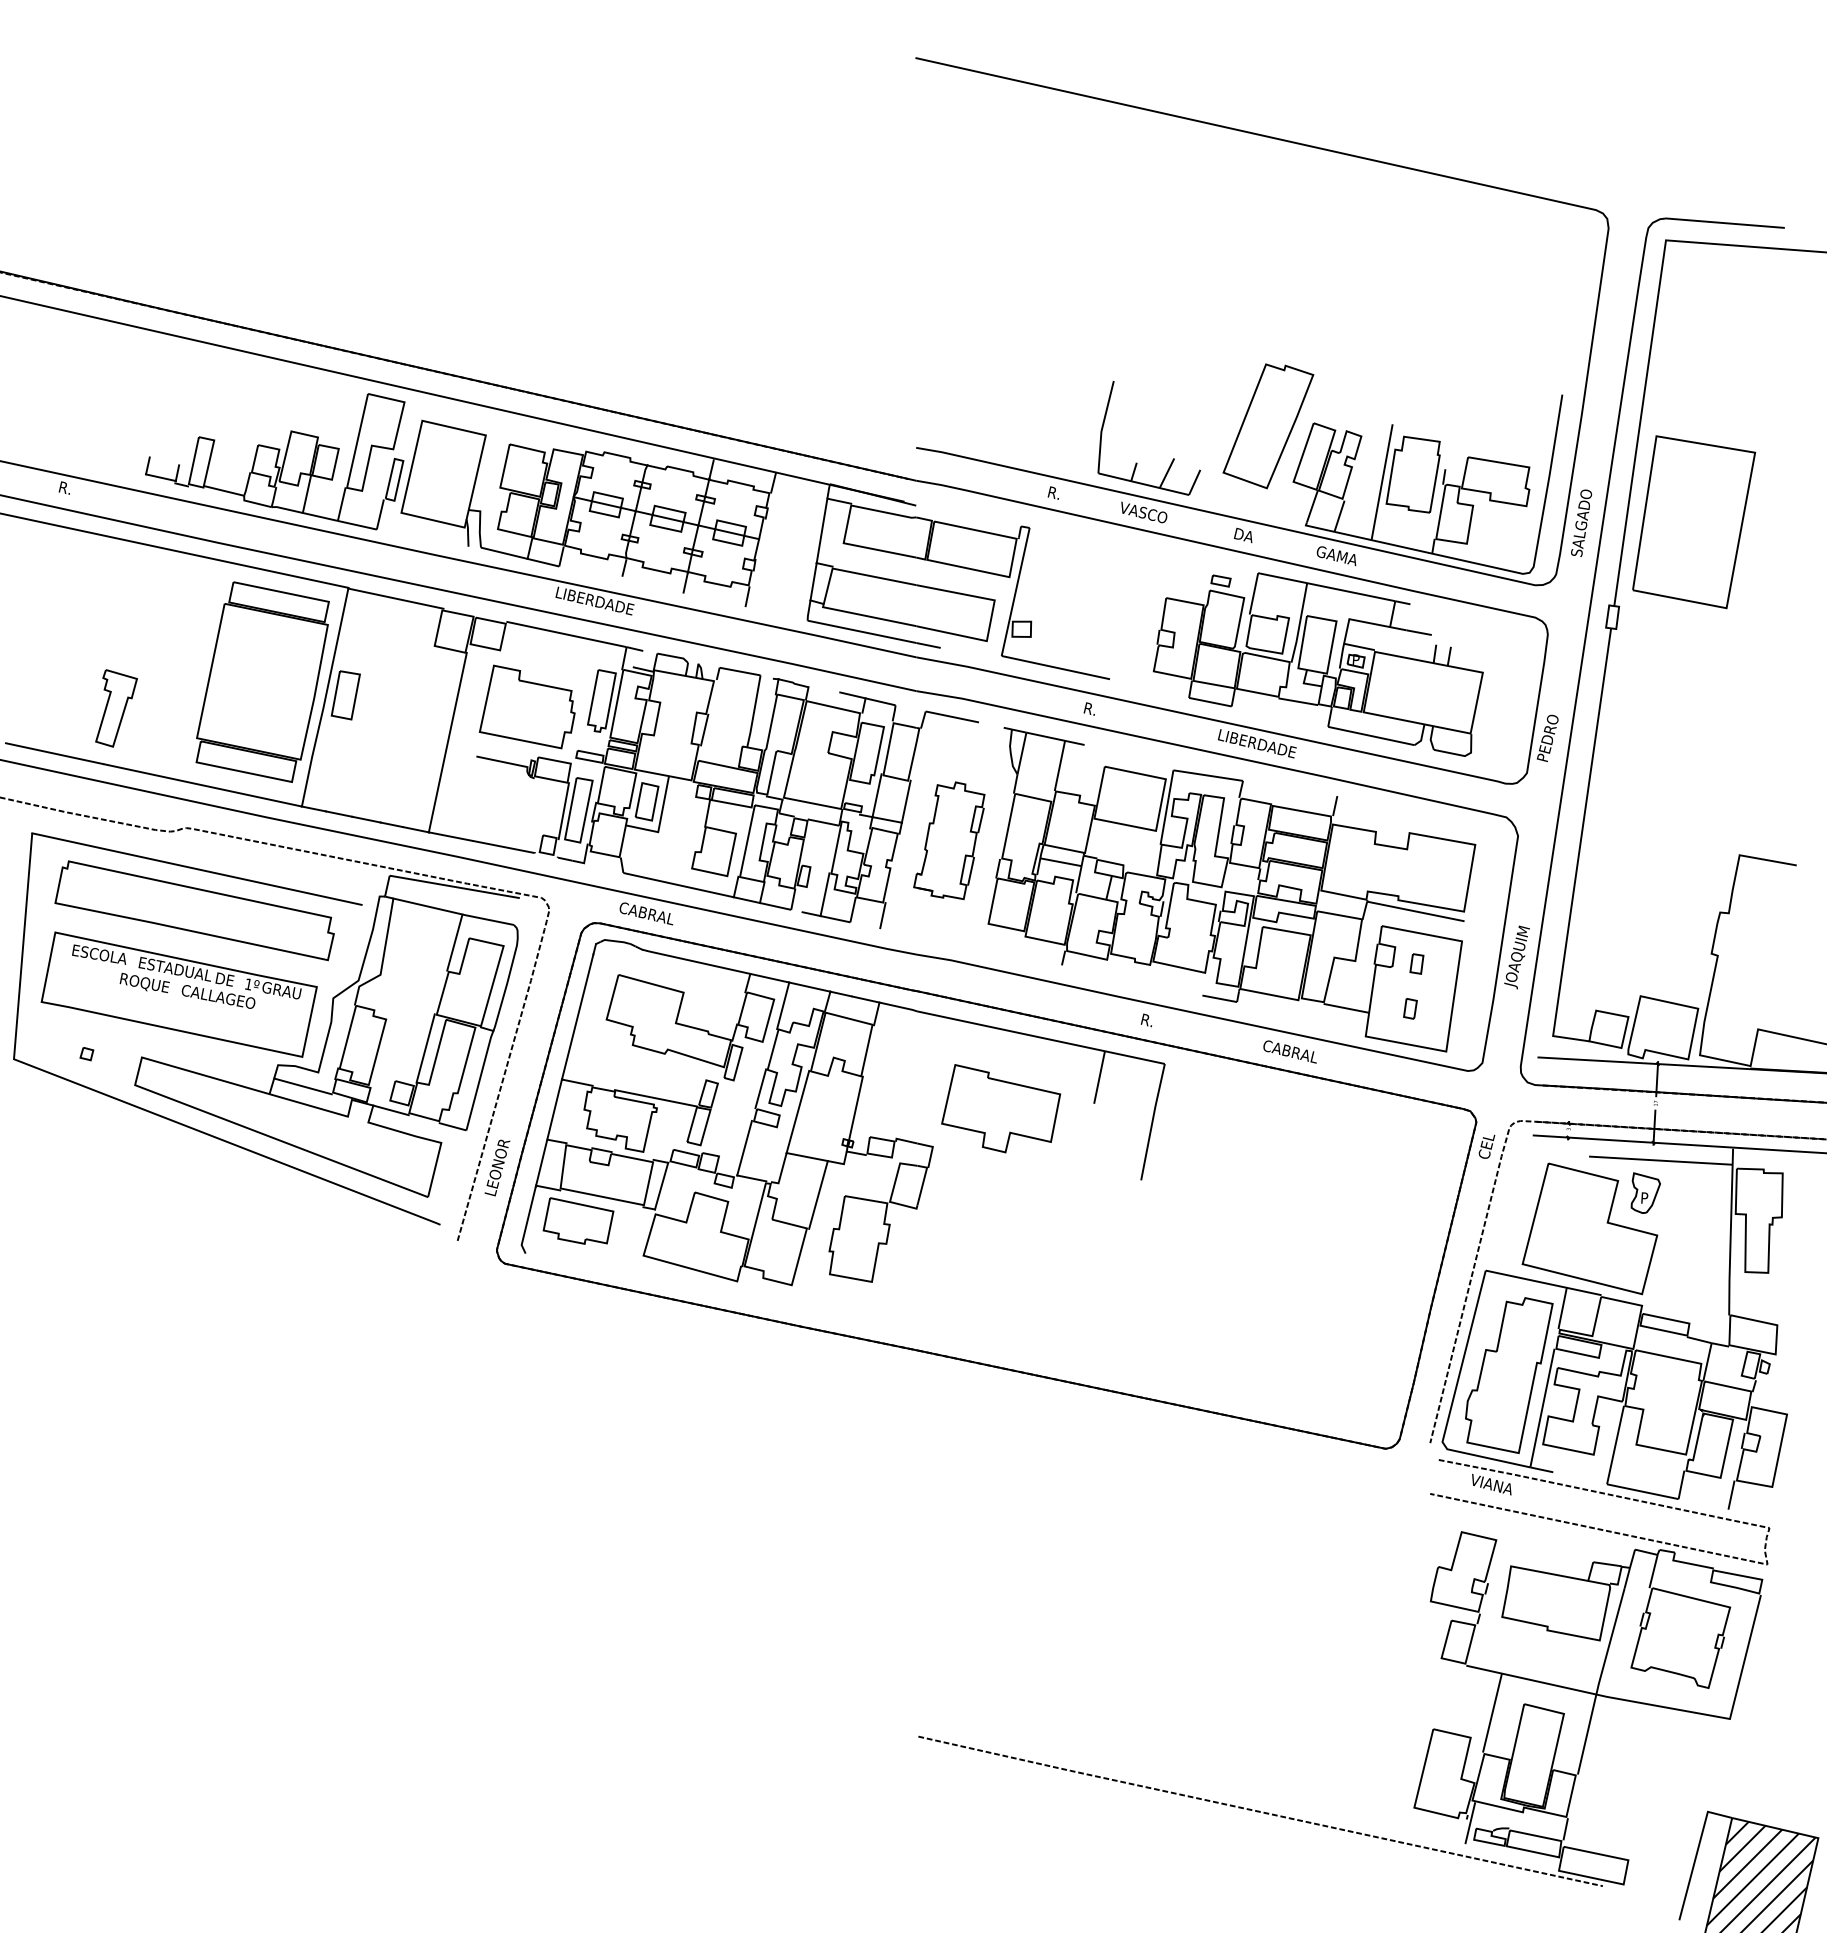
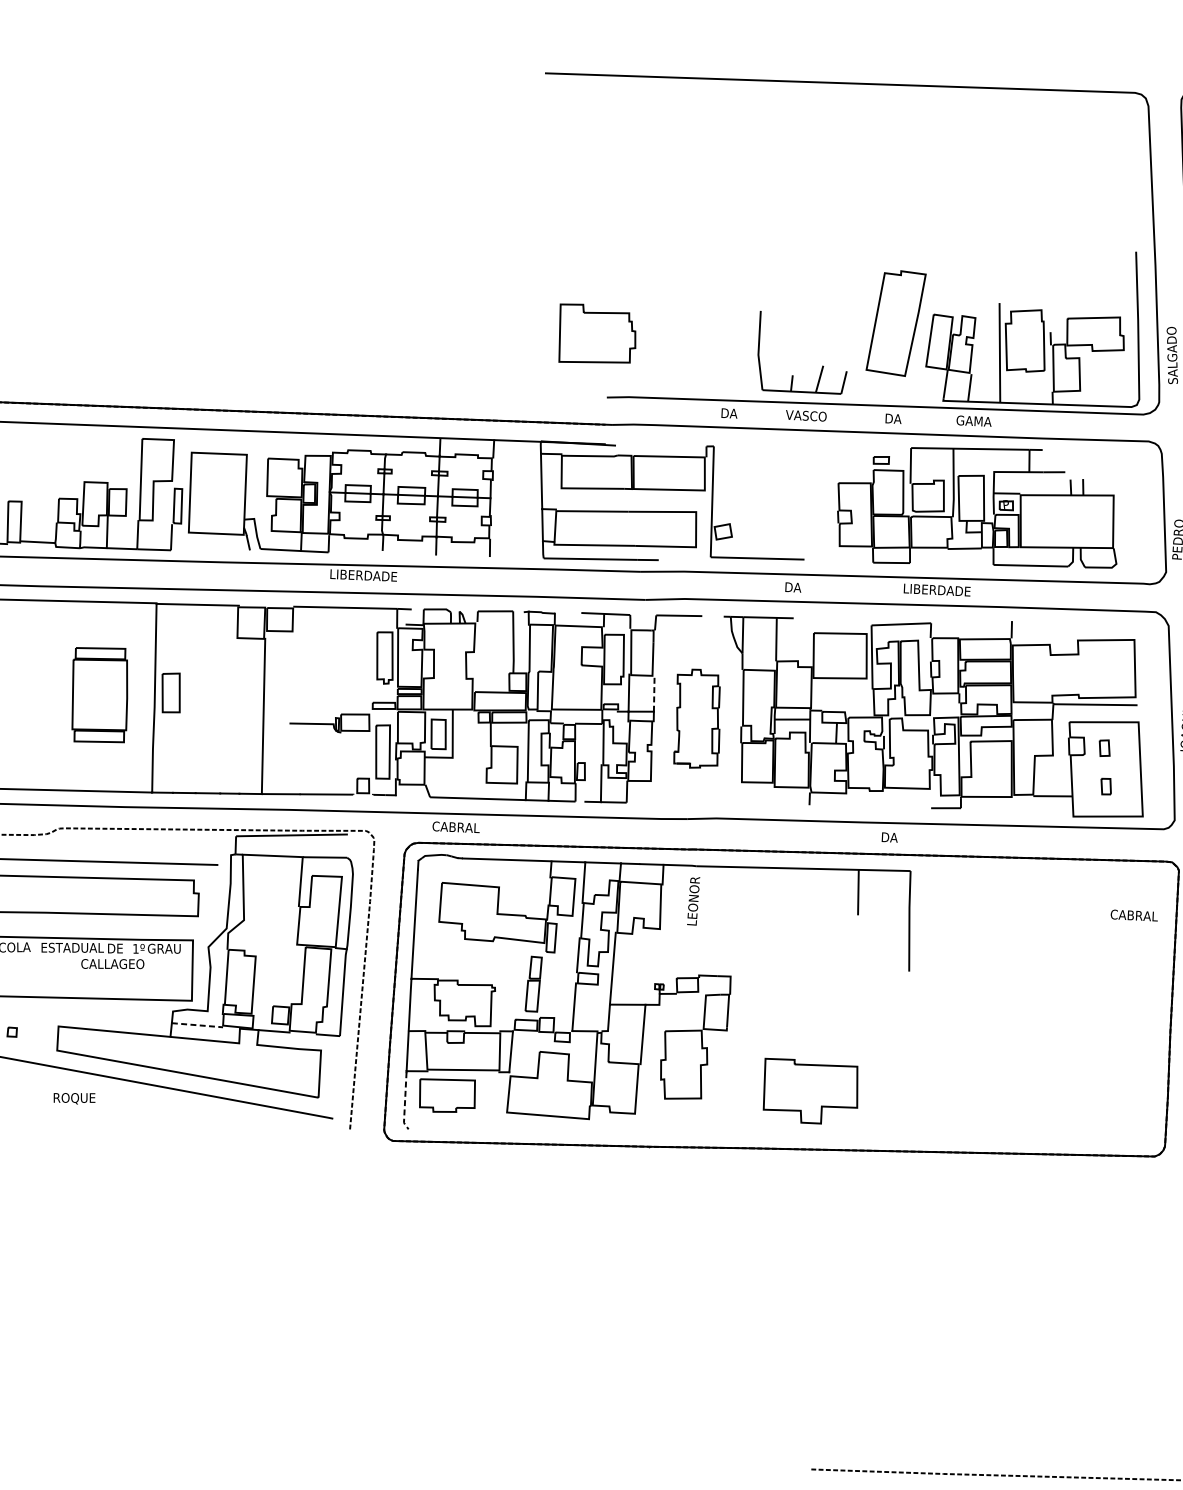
text: (1053, 492) -> (728, 413), R. -> DA
part: (262, 681) -> (99, 694), size x0.6
part: (526, 706) -> (594, 333), moved
text: (1089, 708) -> (792, 587), R. -> DA
line: (704, 729) -> (475, 665), removed
line: (906, 801) -> (654, 693), solid -> dashed
line: (563, 811) -> (370, 755), removed
line: (882, 915) -> (652, 791), removed
text: (144, 982) -> (74, 1097), moved
text: (1146, 1020) -> (888, 837), R. -> DA
line: (425, 1048) -> (293, 974), removed
text: (1289, 1051) -> (1133, 915), moved
line: (302, 1086) -> (196, 1025), solid -> dashed
line: (655, 1098) -> (492, 979), removed
line: (855, 1108) -> (660, 956), removed
part: (1001, 1108) -> (810, 1087), moved
text: (497, 1167) -> (693, 901), moved
line: (527, 1221) -> (405, 1102), solid -> dashed

